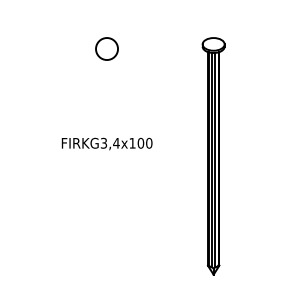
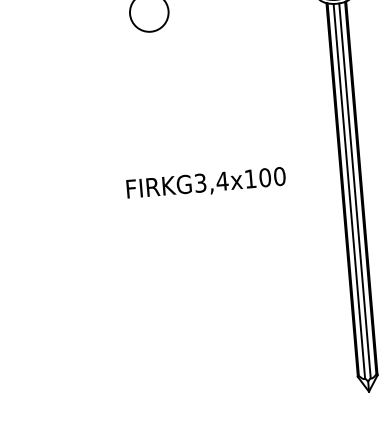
text: (106, 143) -> (205, 183), moved

